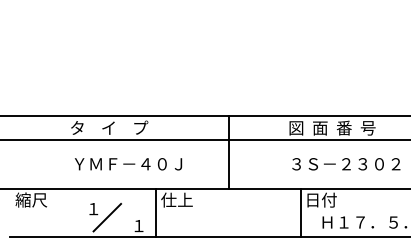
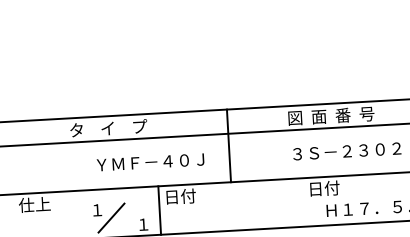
text: (128, 164) -> (150, 162), moved
text: (31, 199) -> (34, 204), 縮尺 -> 仕上
text: (176, 199) -> (179, 196), 仕上 -> 日付
line: (301, 212) -> (305, 202), removed

